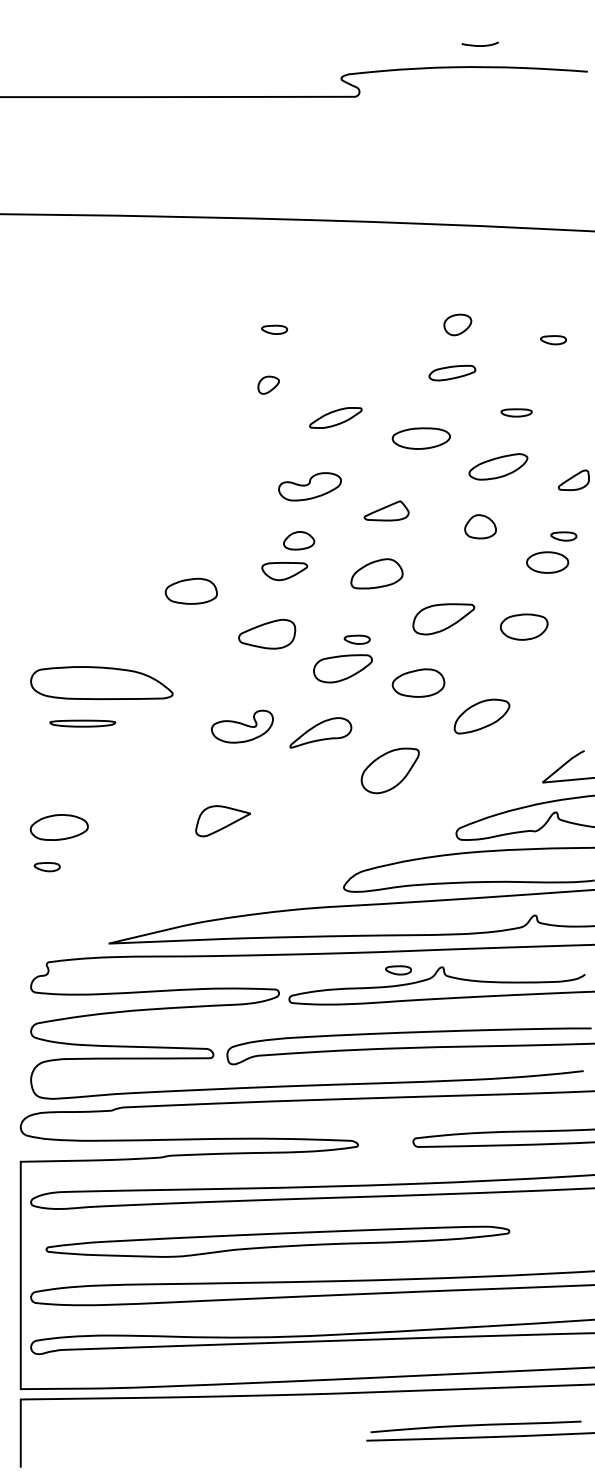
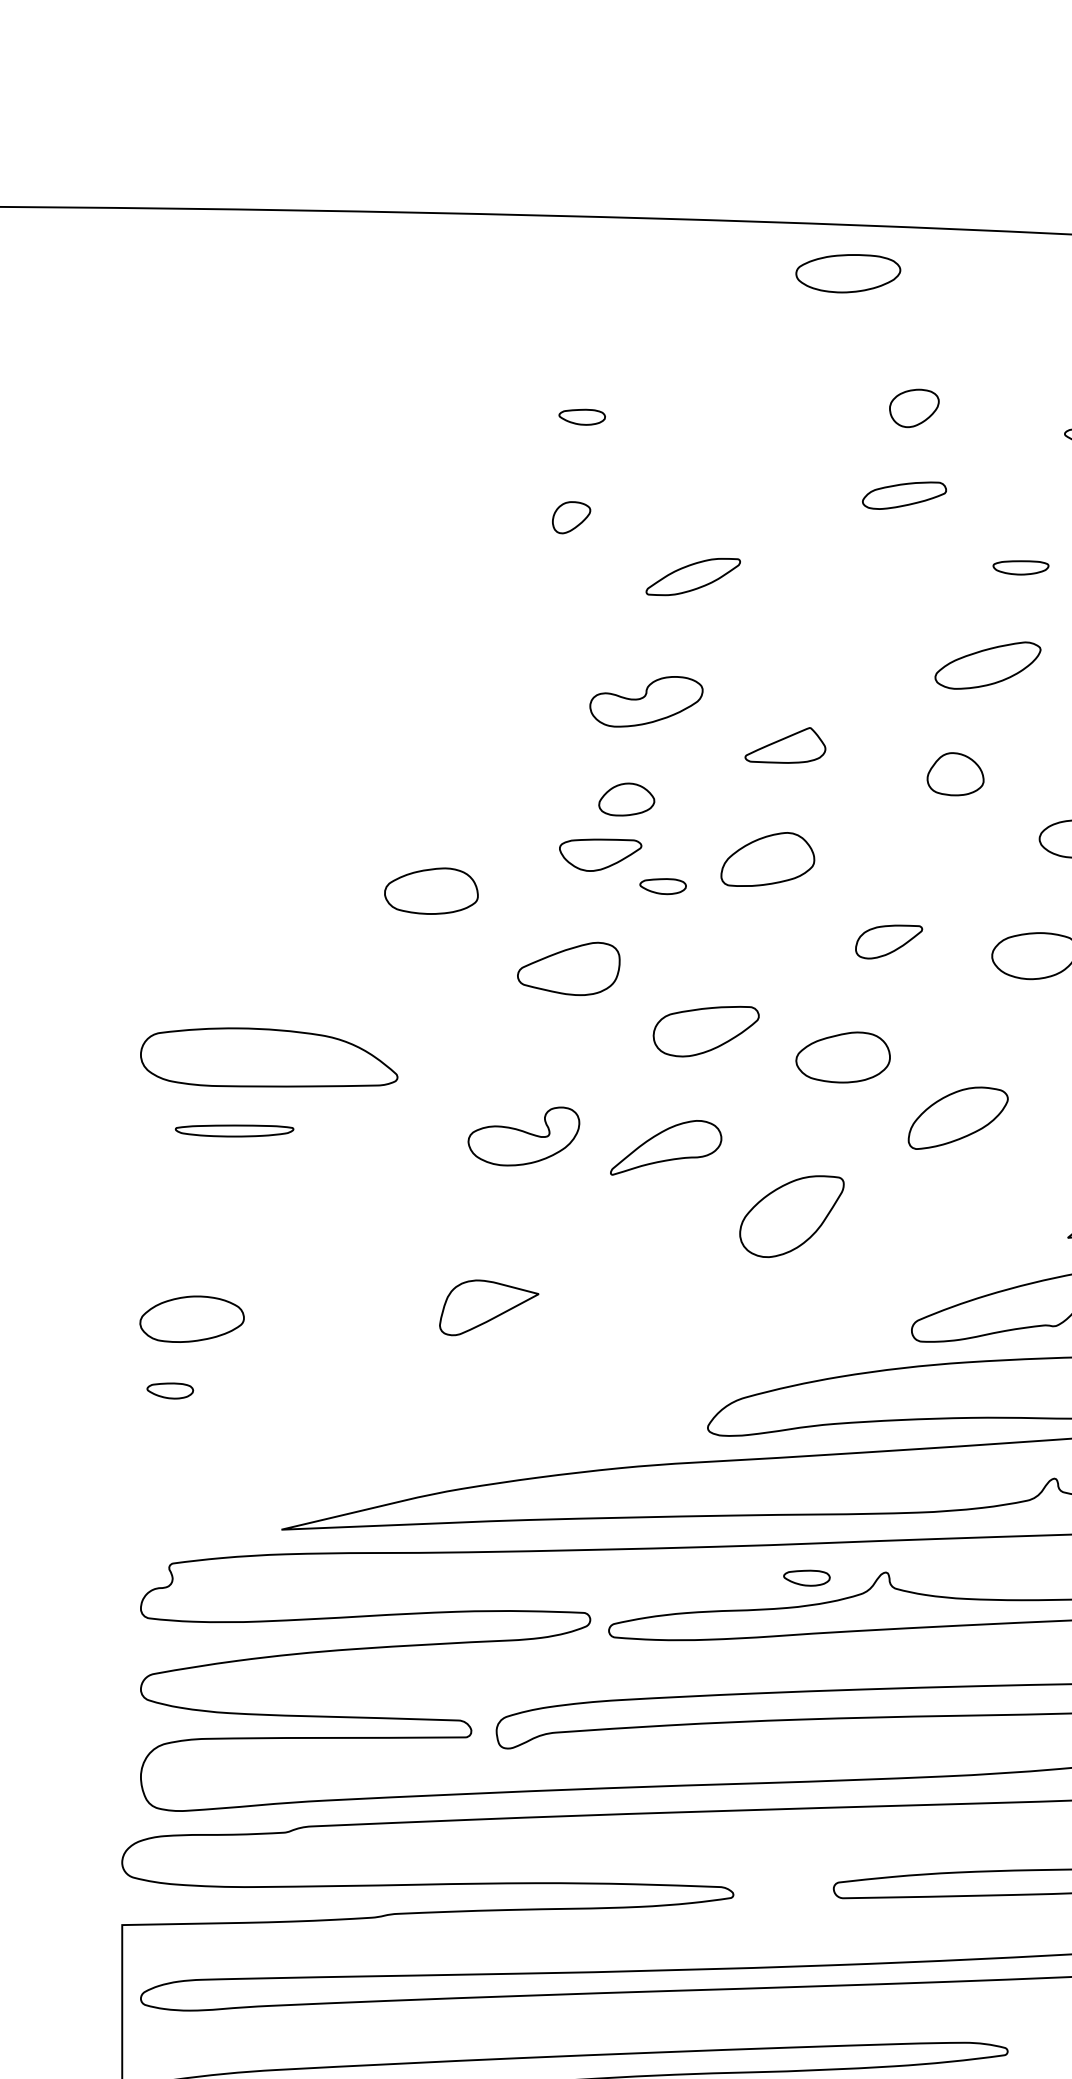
part: (420, 438) -> (846, 273), moved
part: (443, 619) -> (888, 942), size x0.6
part: (356, 639) -> (661, 886), moved

